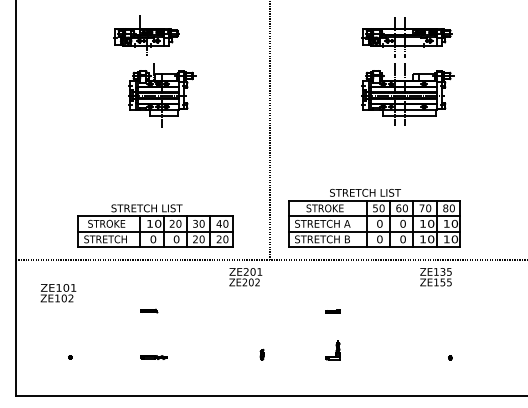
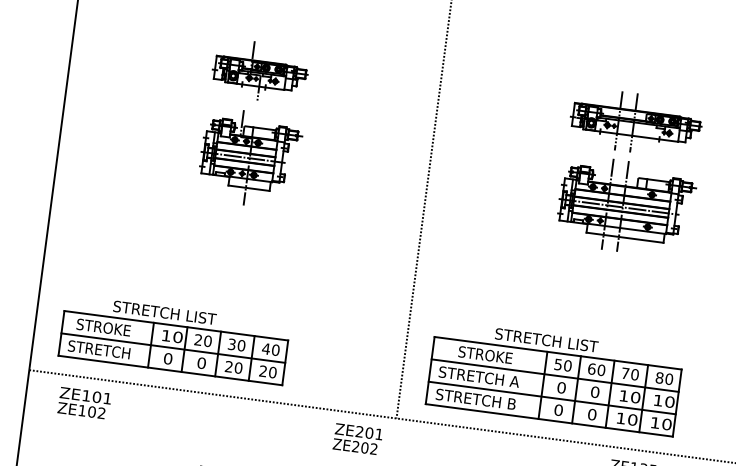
part: (162, 95) -> (250, 158), moved
part: (155, 225) -> (173, 339), moved
text: (58, 293) -> (84, 403), moved

